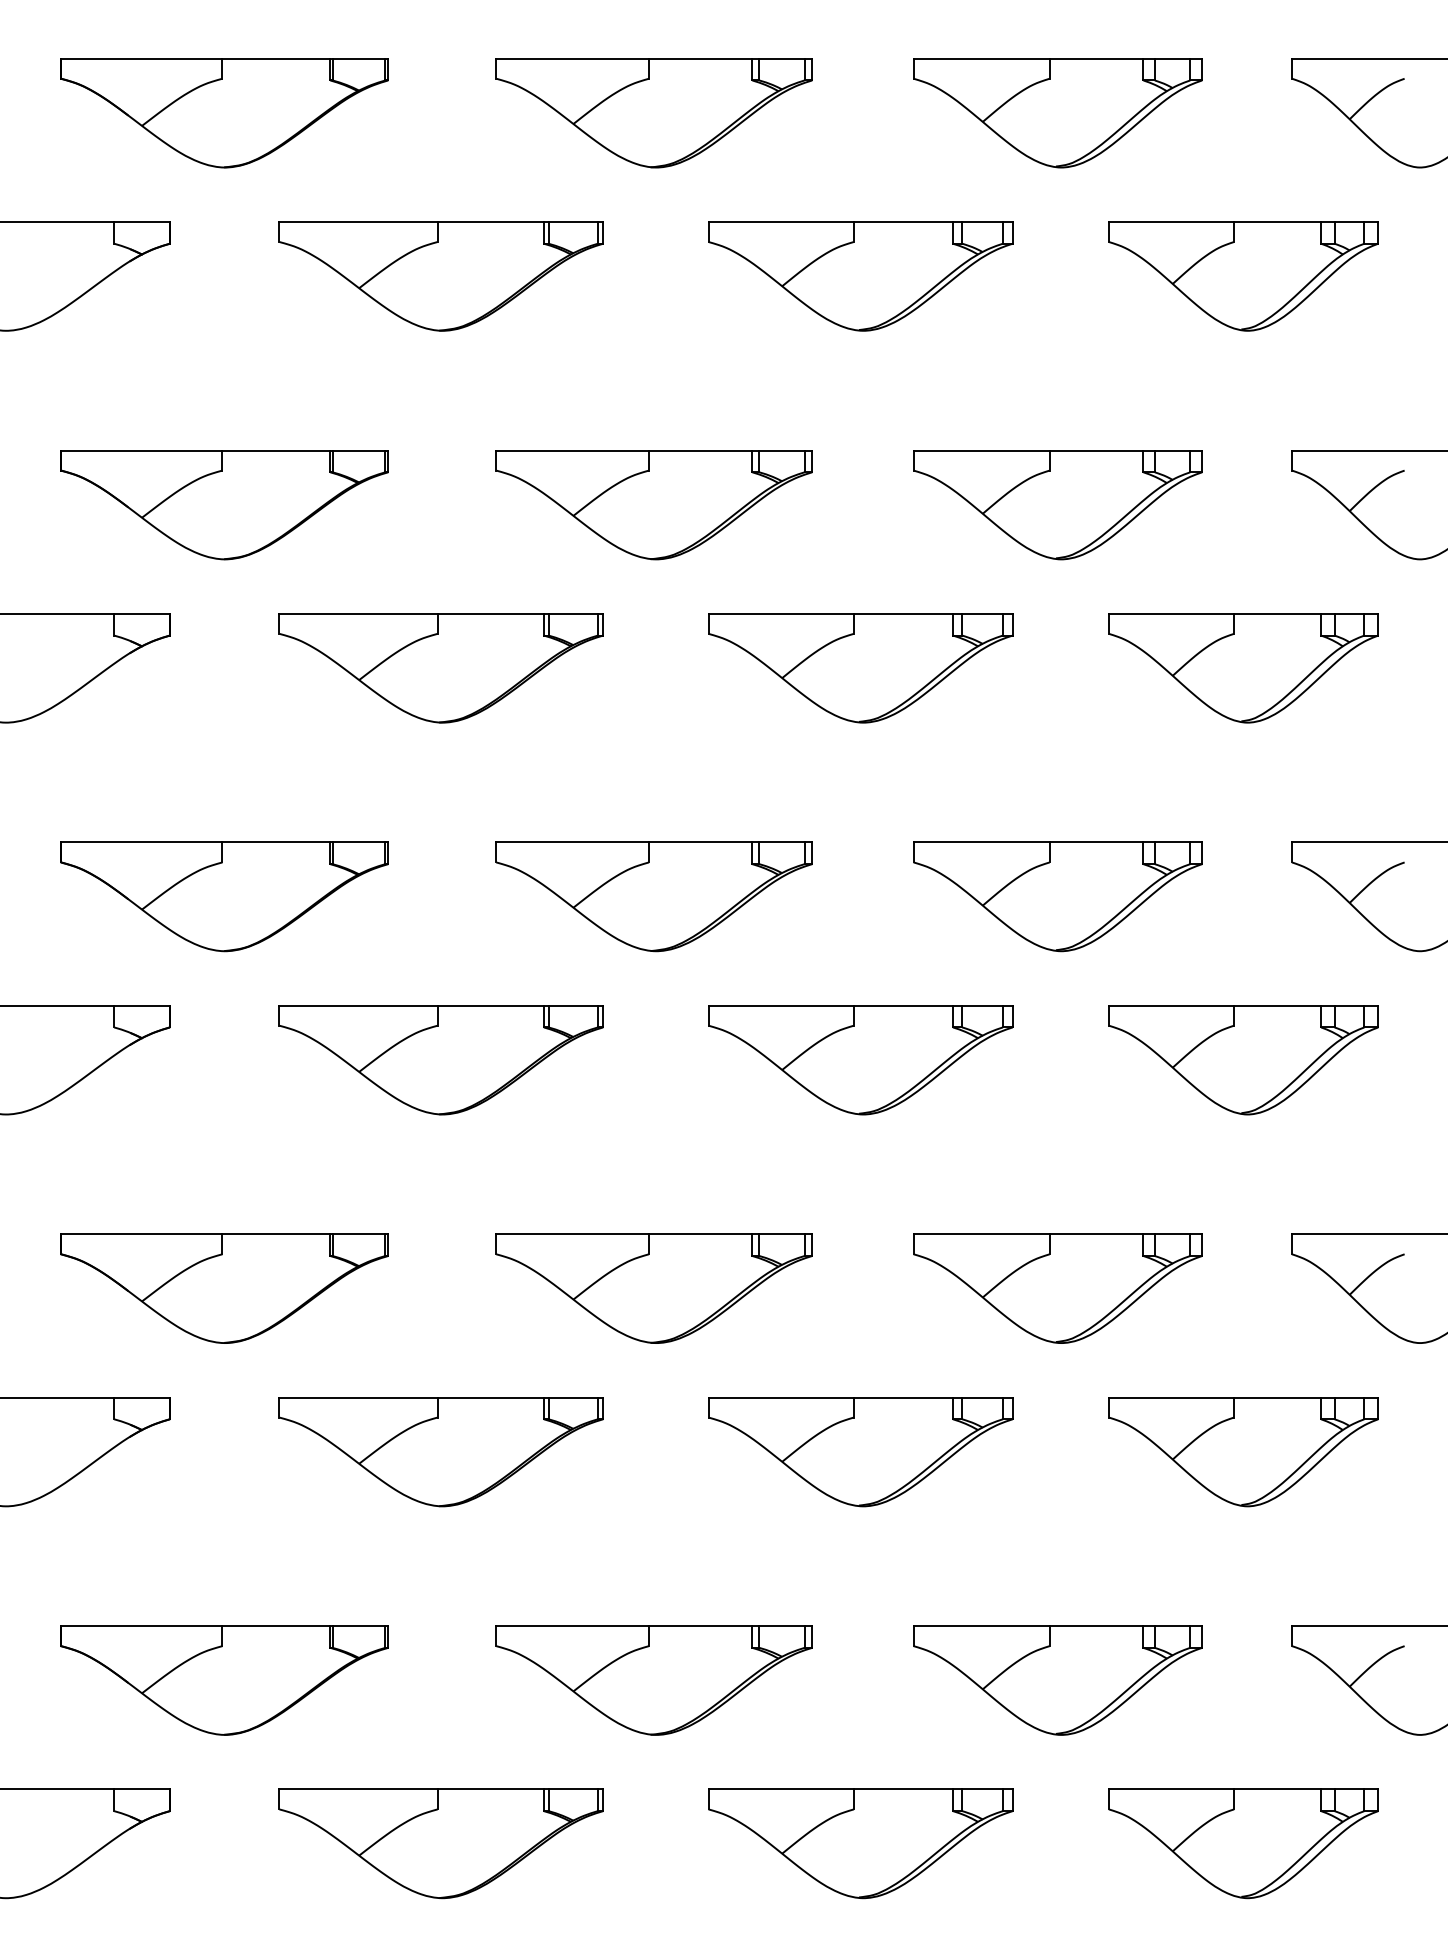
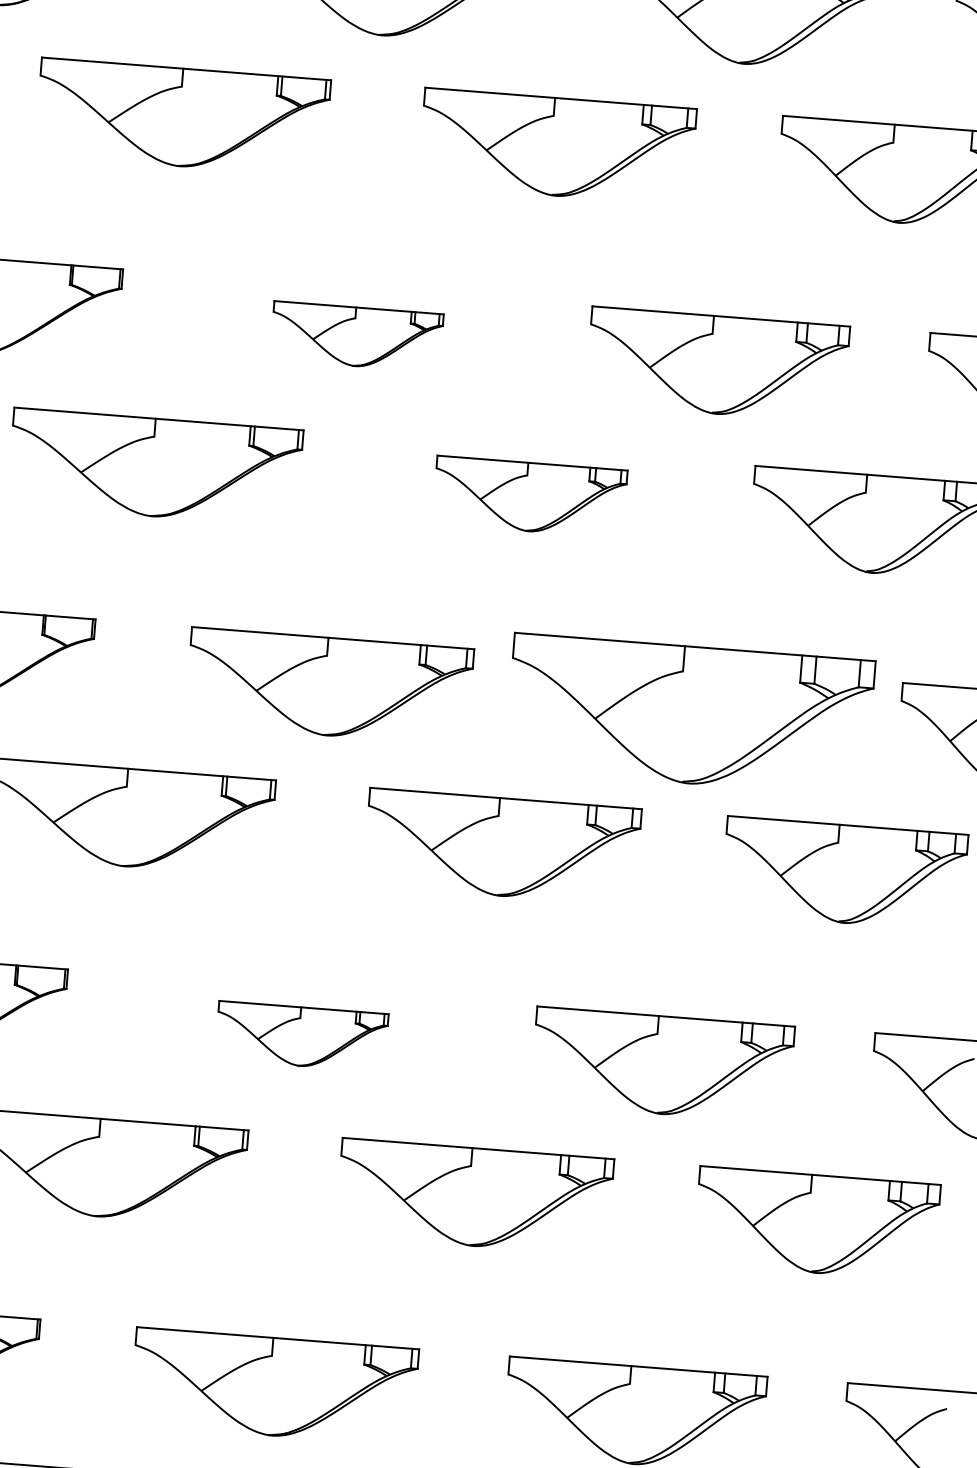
part: (653, 505) -> (356, 337), size x0.6
part: (860, 668) -> (529, 497), size x0.7
part: (1057, 896) -> (689, 714), size x1.4
part: (653, 1288) -> (301, 1036), size x0.6

